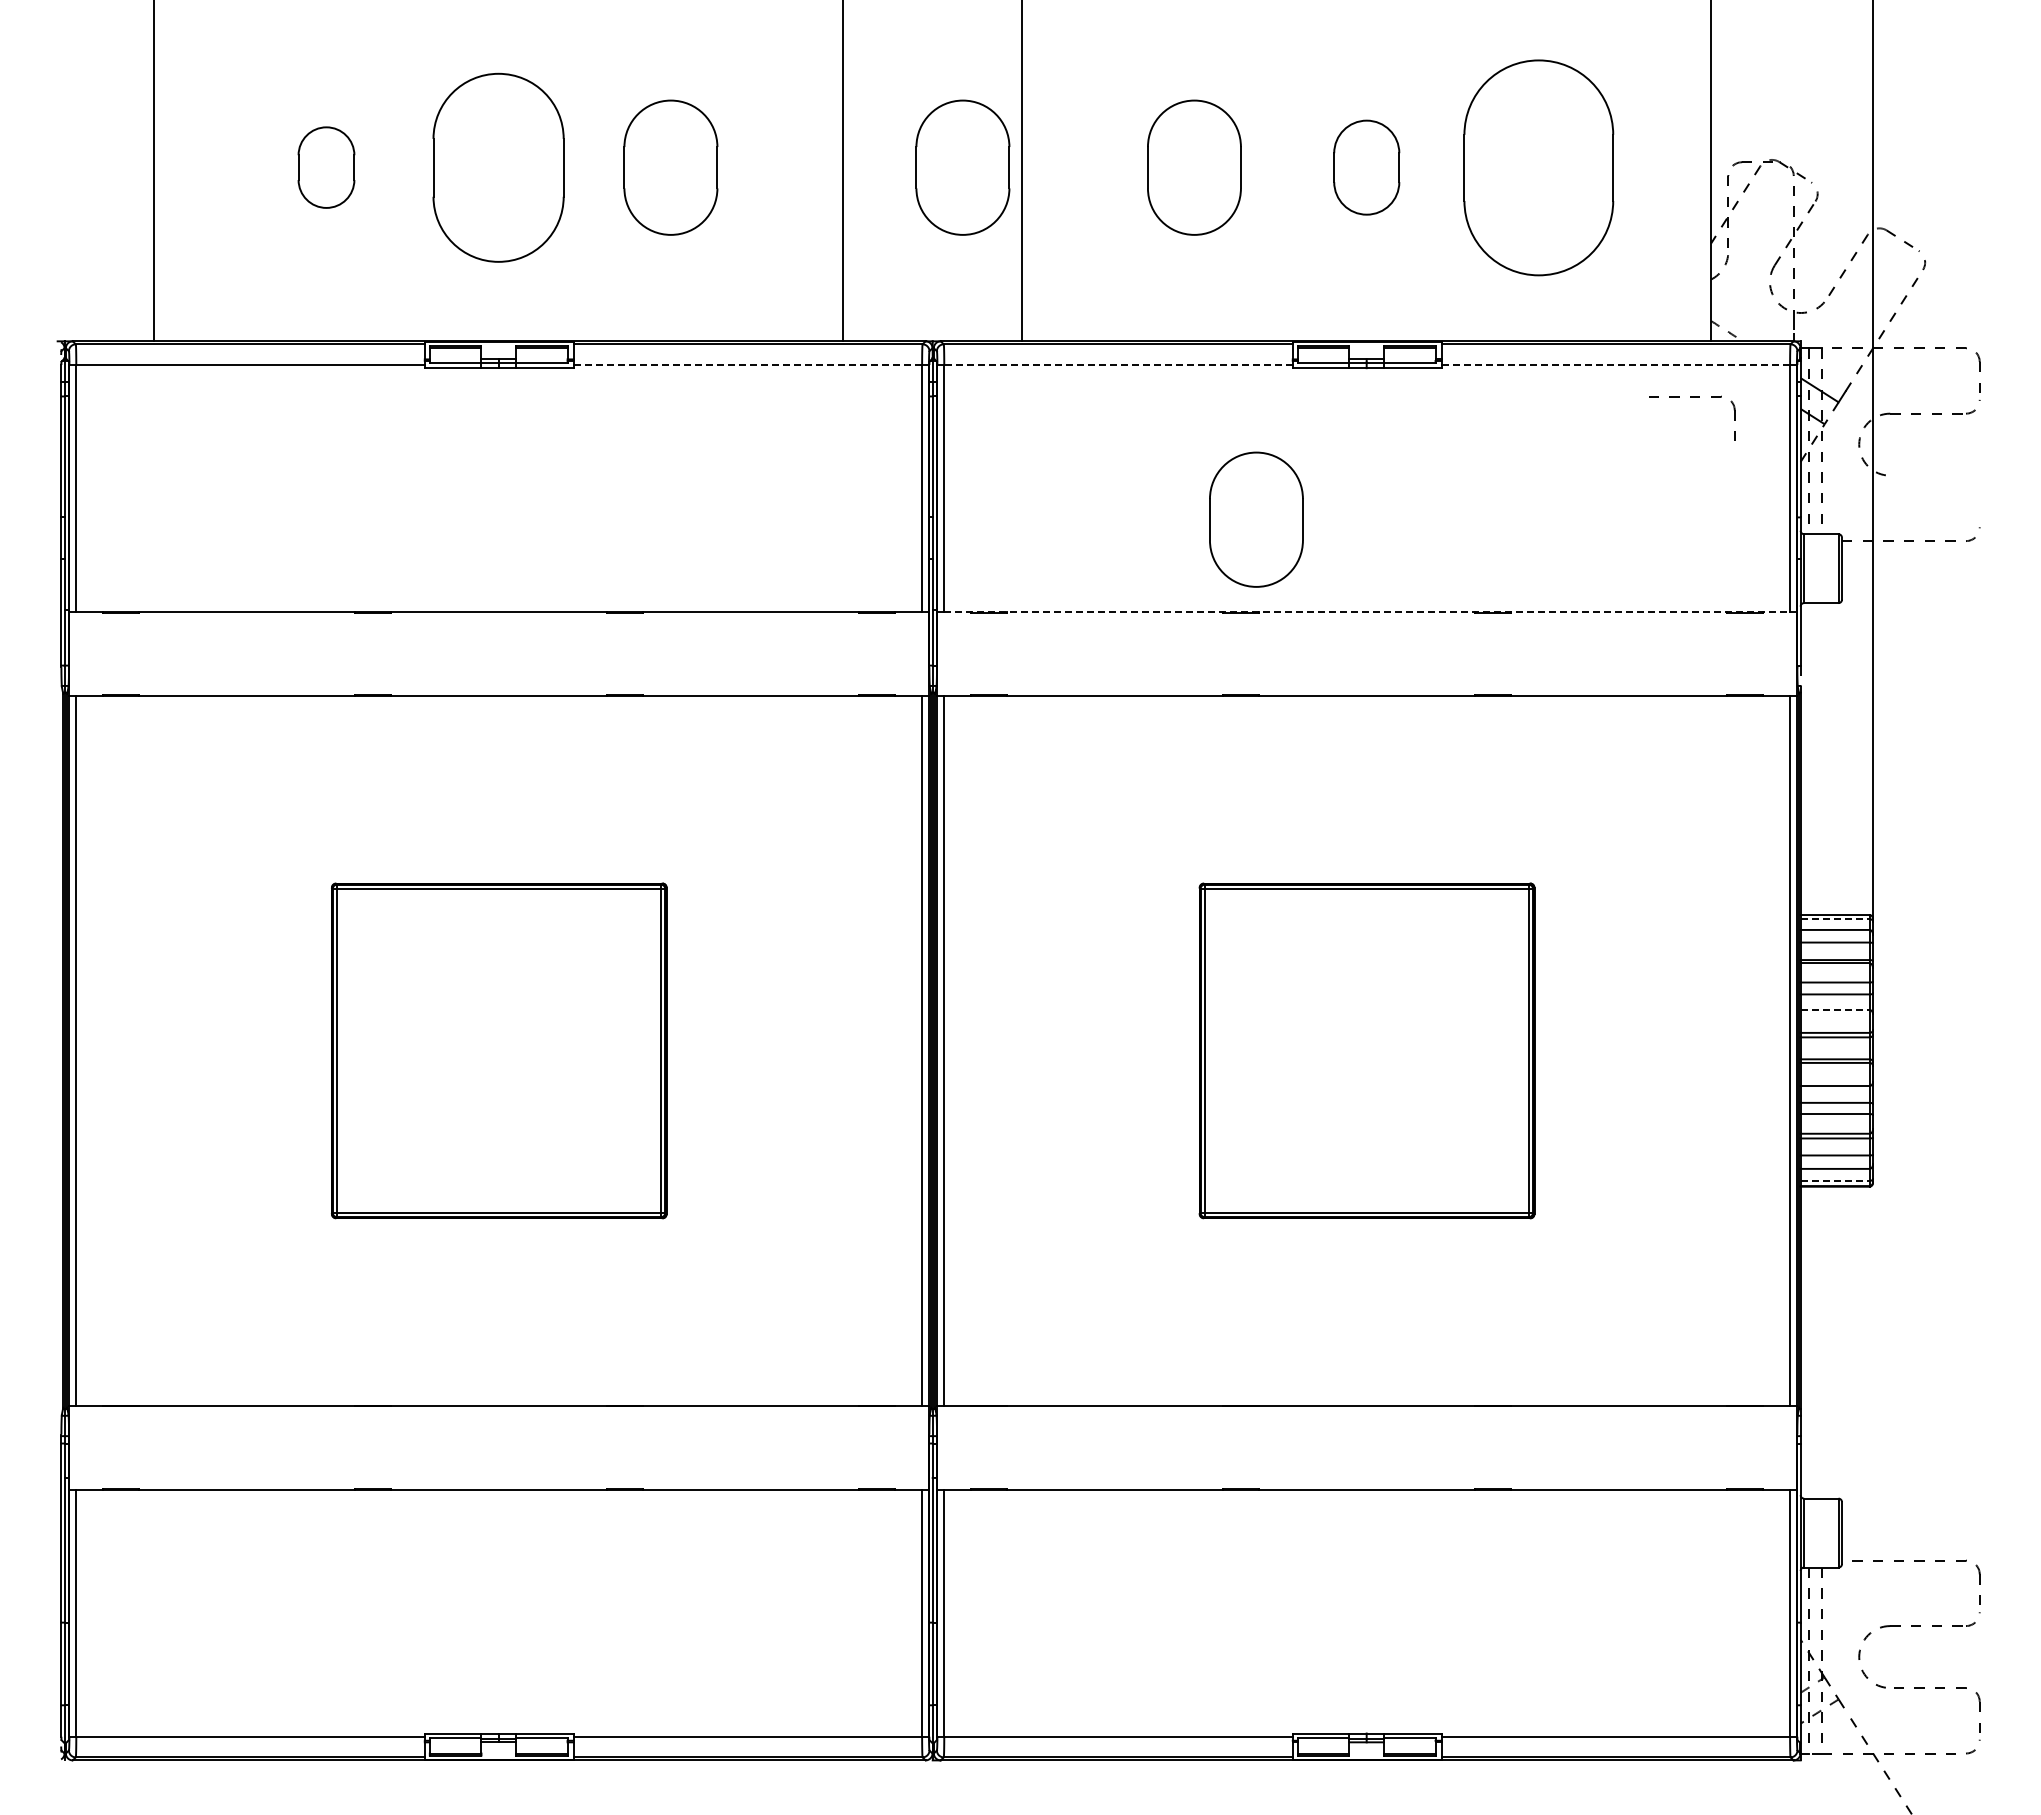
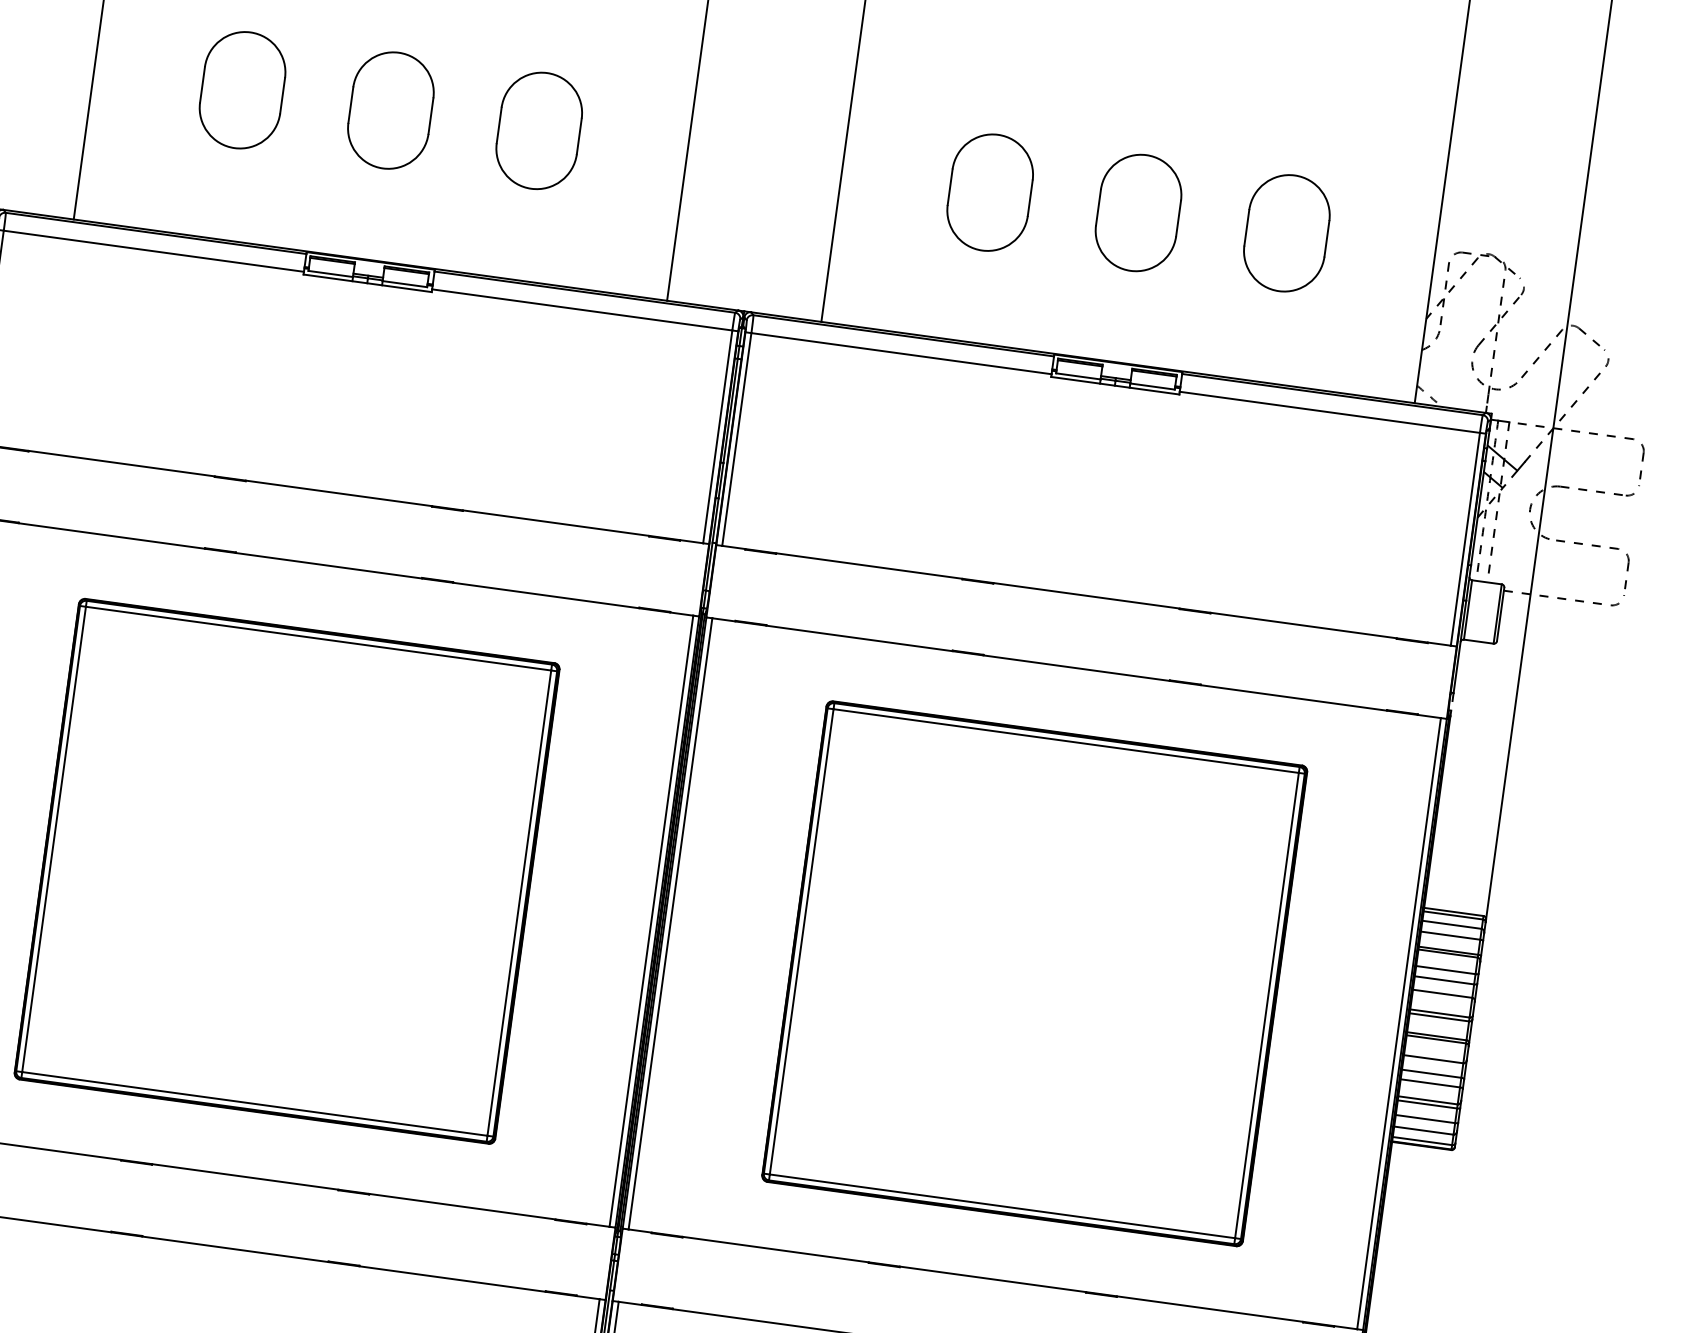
part: (326, 167) -> (242, 90), size x1.67
part: (498, 167) -> (390, 110), size x0.71
part: (962, 167) -> (790, 165), removed
part: (1366, 167) -> (1138, 212), size x1.43
part: (1538, 167) -> (1286, 233), size x0.62
line: (747, 365) -> (581, 310), dashed -> solid
line: (1118, 365) -> (901, 354), dashed -> solid
line: (1615, 365) -> (1329, 412), dashed -> solid
part: (1692, 397) -> (1593, 546), moved
part: (1256, 519) -> (1002, 503), removed
line: (1367, 612) -> (1086, 596), dashed -> solid
line: (1835, 919) -> (1453, 915), dashed -> solid
line: (1835, 1010) -> (1442, 994), dashed -> solid
part: (499, 1050) -> (287, 871), size x1.67
part: (1366, 1050) -> (1034, 973), size x1.67
line: (1835, 1181) -> (1422, 1141), dashed -> solid

